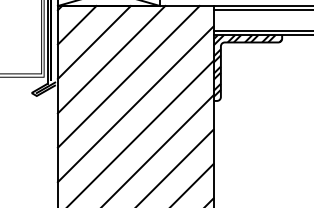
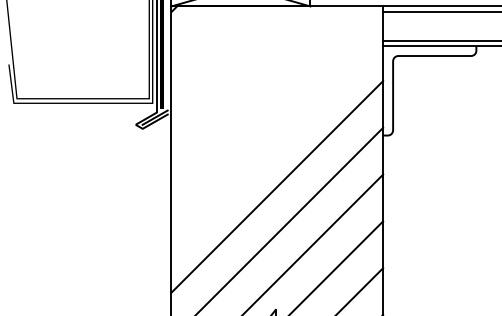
line: (77, 25) -> (197, 32), removed
line: (93, 42) -> (220, 55), removed
line: (111, 59) -> (244, 79), removed
hatch: (247, 66) -> (429, 88), removed
line: (128, 76) -> (267, 102), removed
line: (135, 103) -> (277, 139), removed

